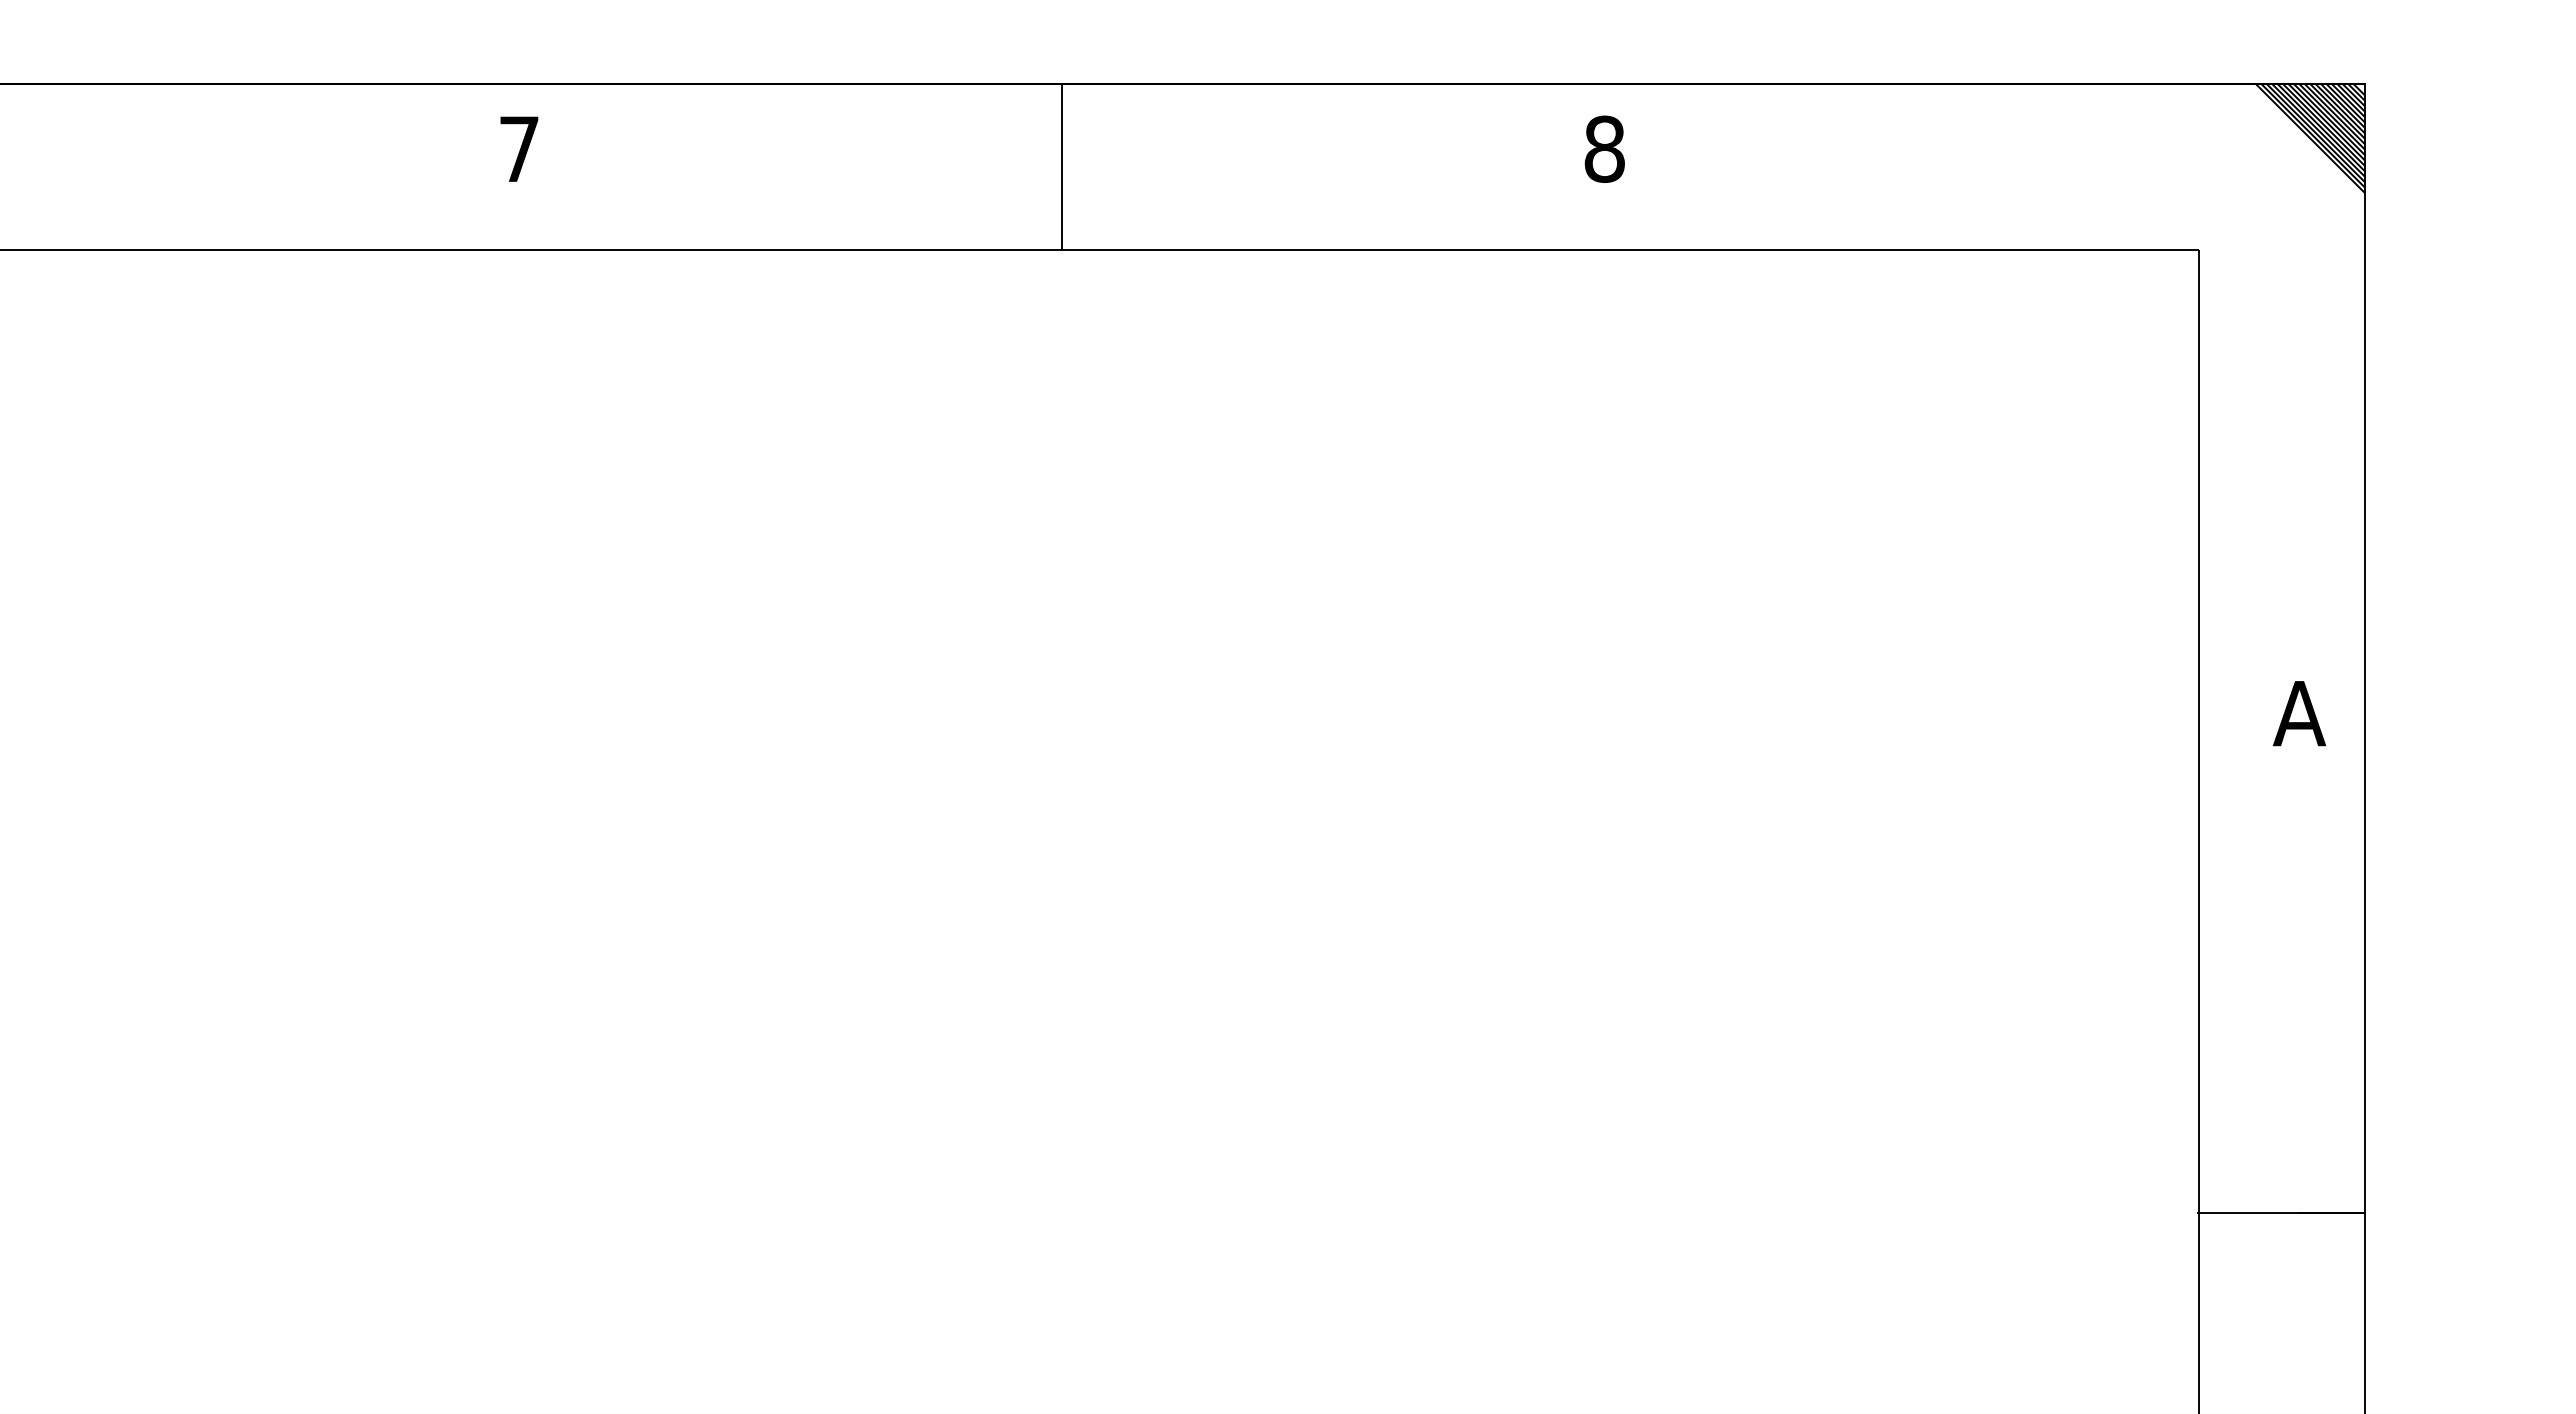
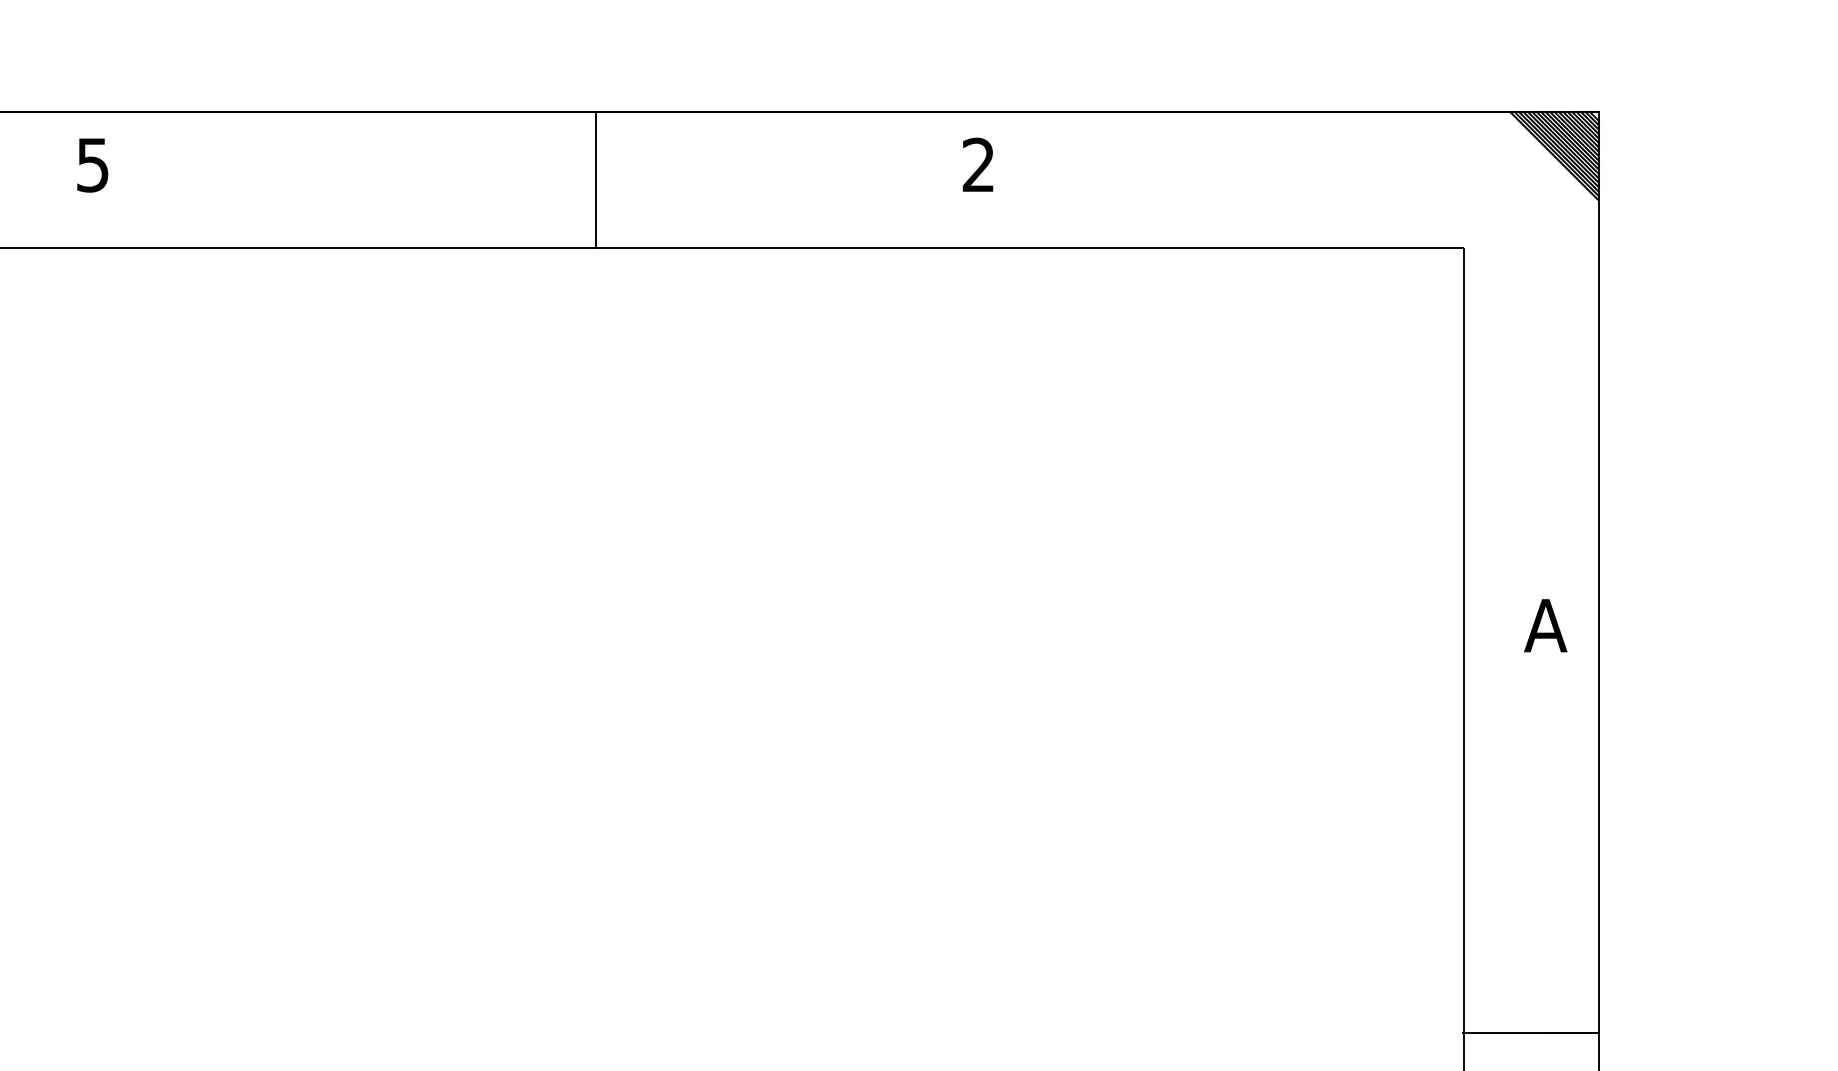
text: (1604, 148) -> (978, 164), 8 -> 2
text: (519, 149) -> (93, 165), 7 -> 5
line: (1062, 167) -> (596, 180), moved

